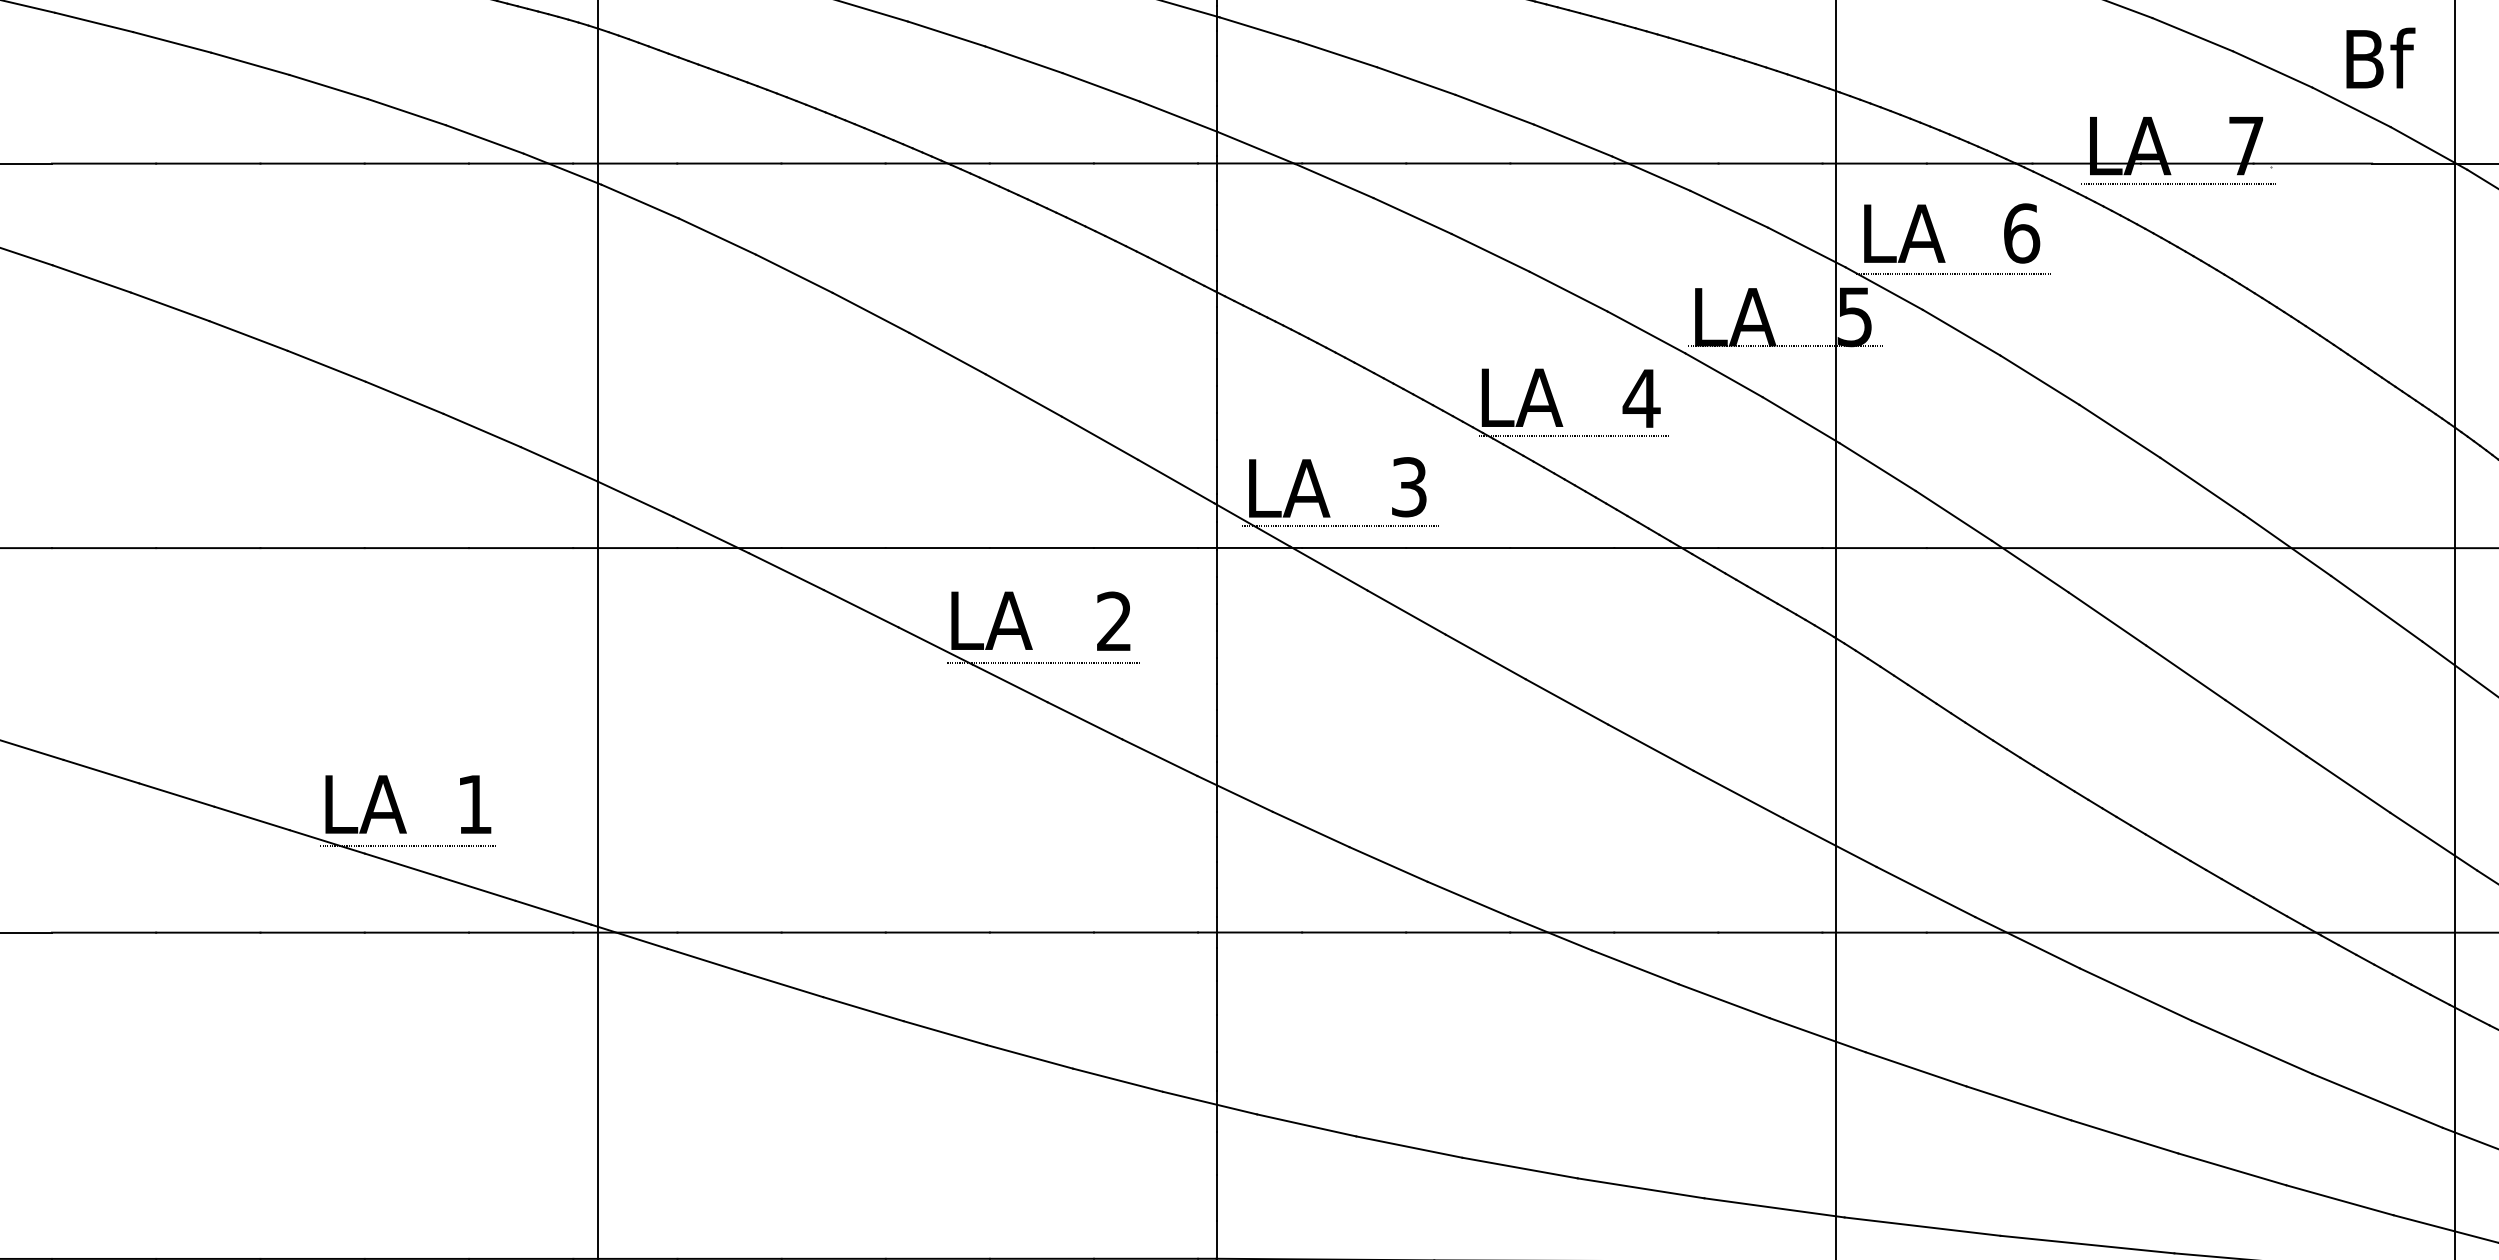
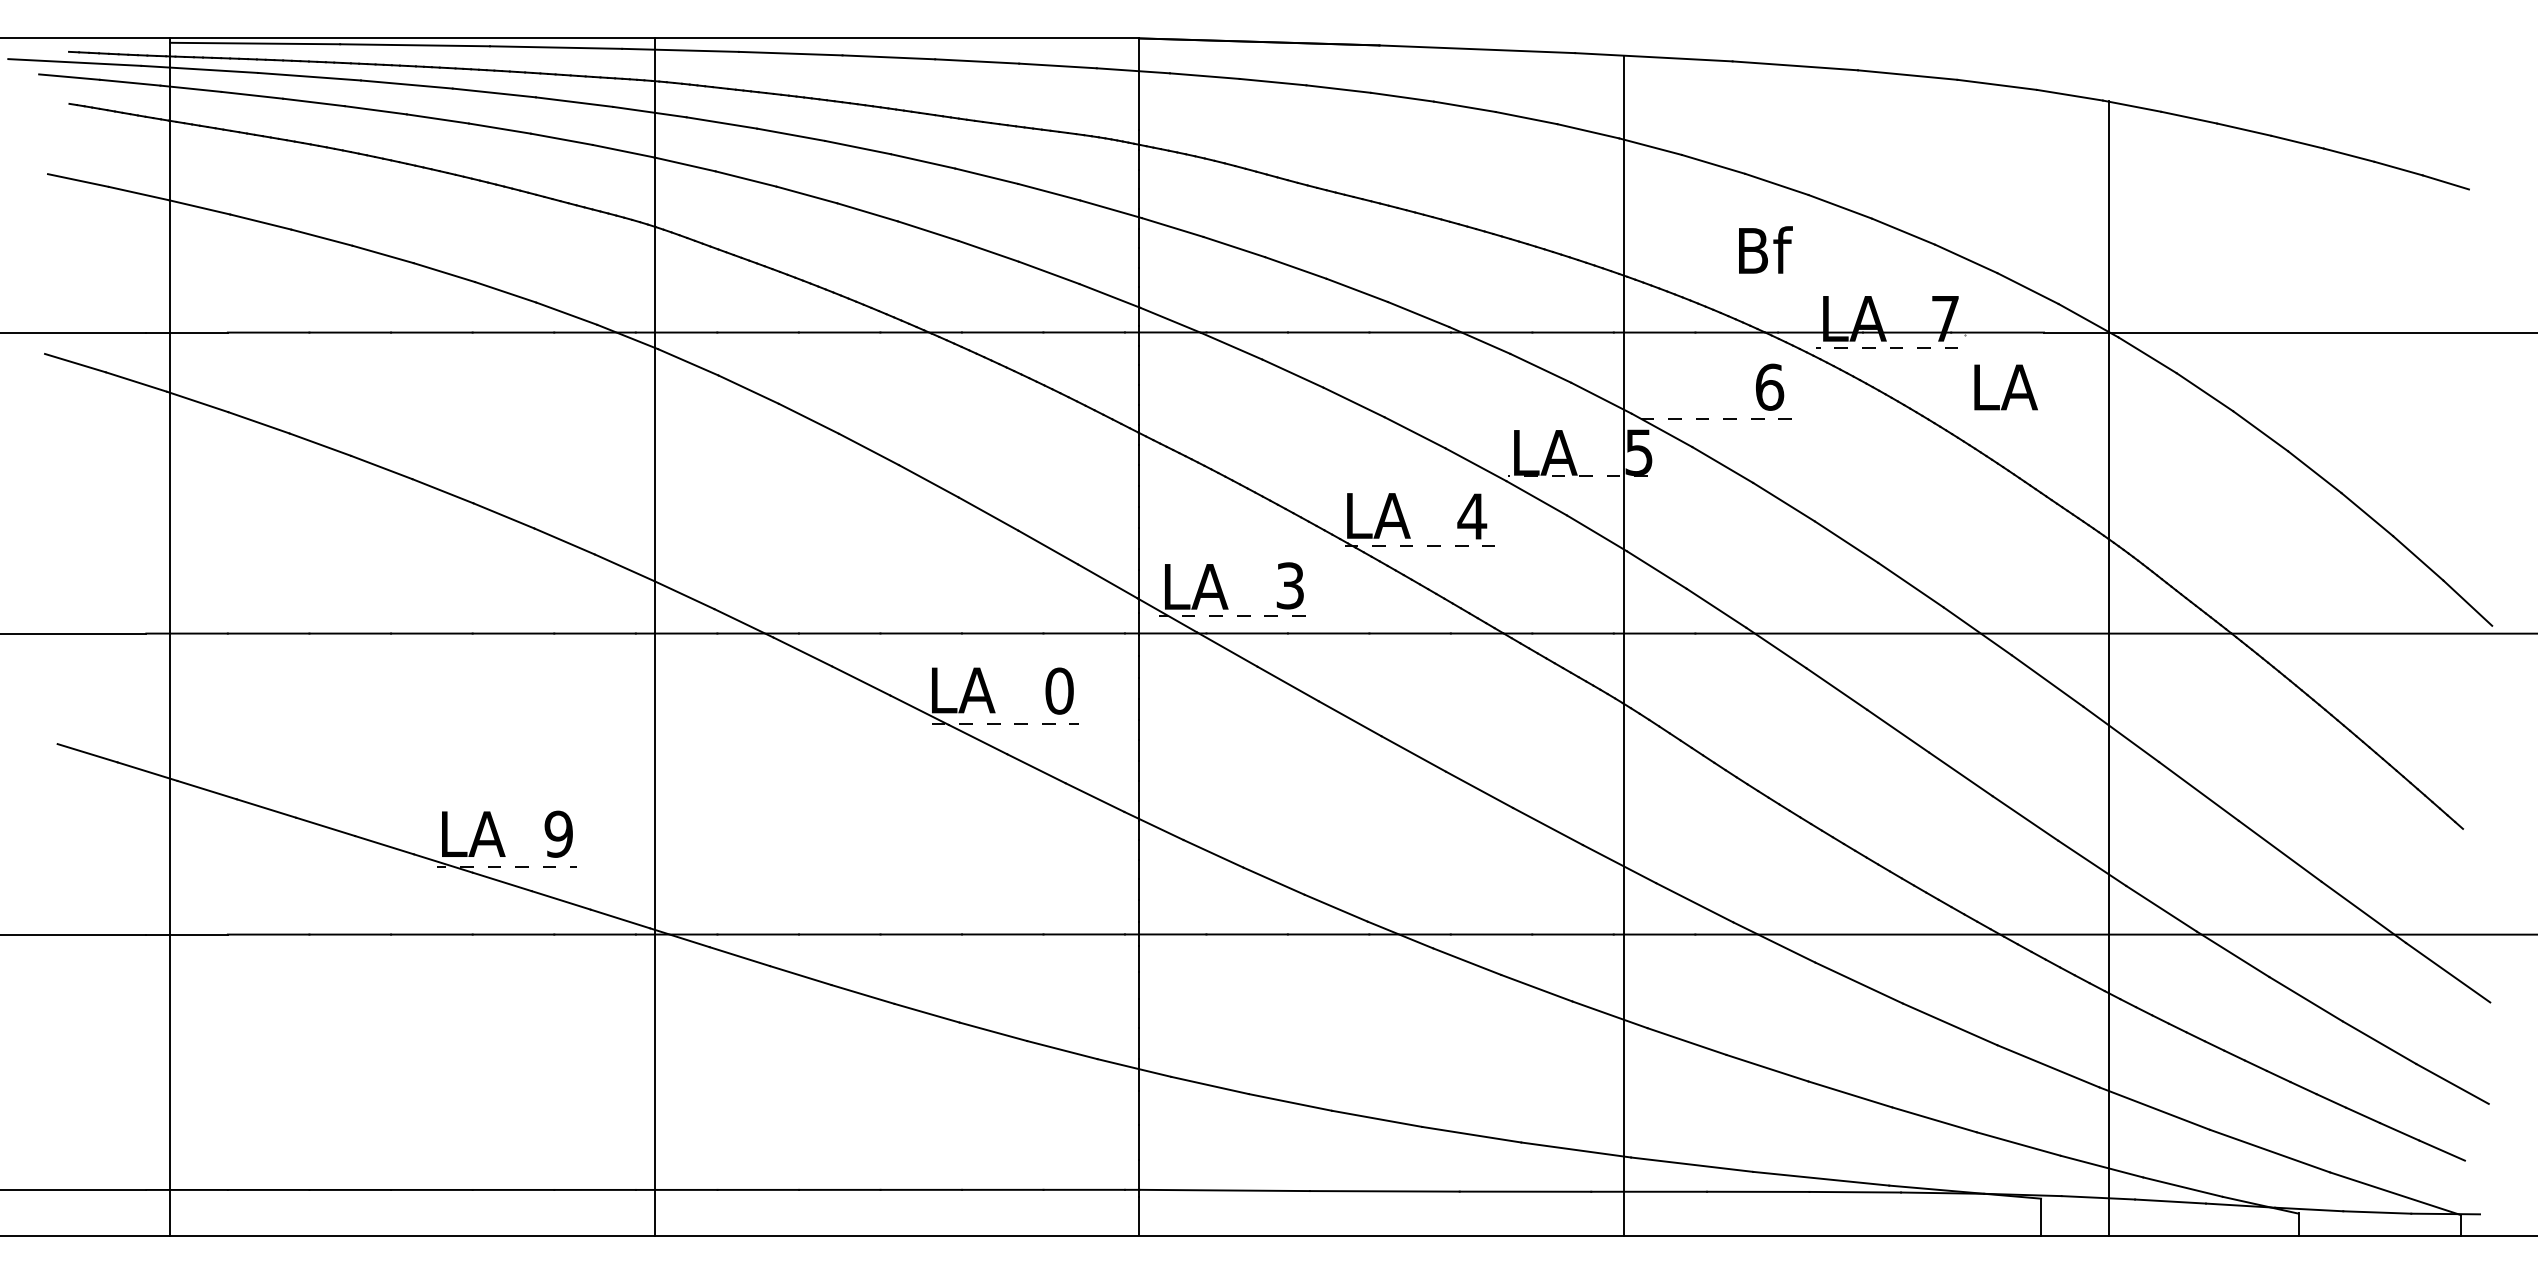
text: (2380, 57) -> (1765, 249), moved
text: (1903, 233) -> (2005, 387), moved
text: (1114, 620) -> (1059, 690), 2 -> 0
text: (474, 803) -> (558, 833), 1 -> 9

